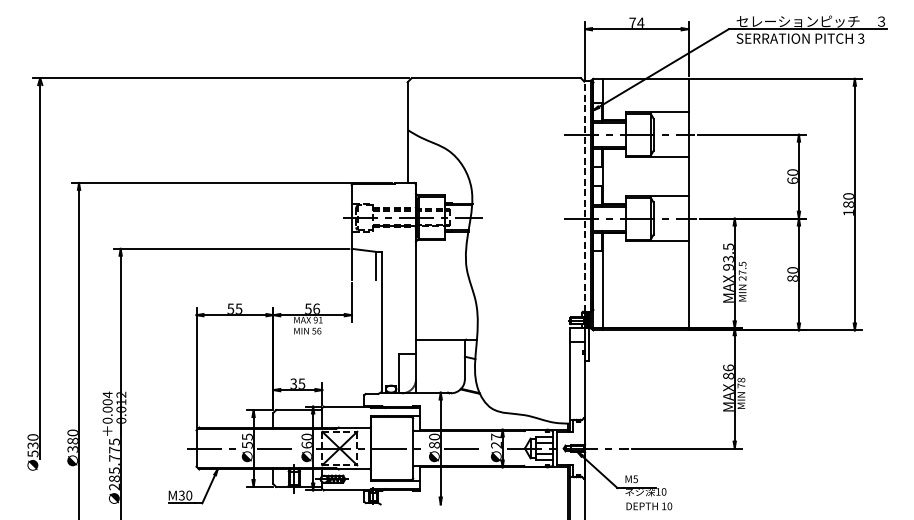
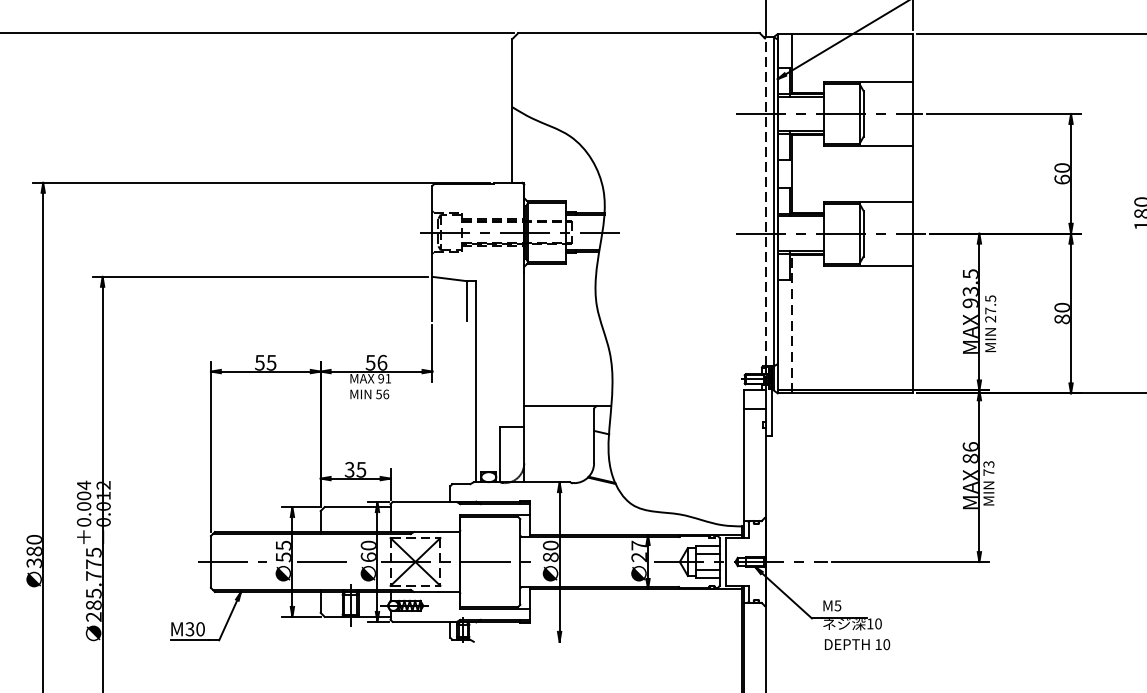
line: (603, 281) -> (792, 323), solid -> dashed
text: (740, 379) -> (987, 463), 78 -> 73
line: (463, 448) -> (592, 561), removed

